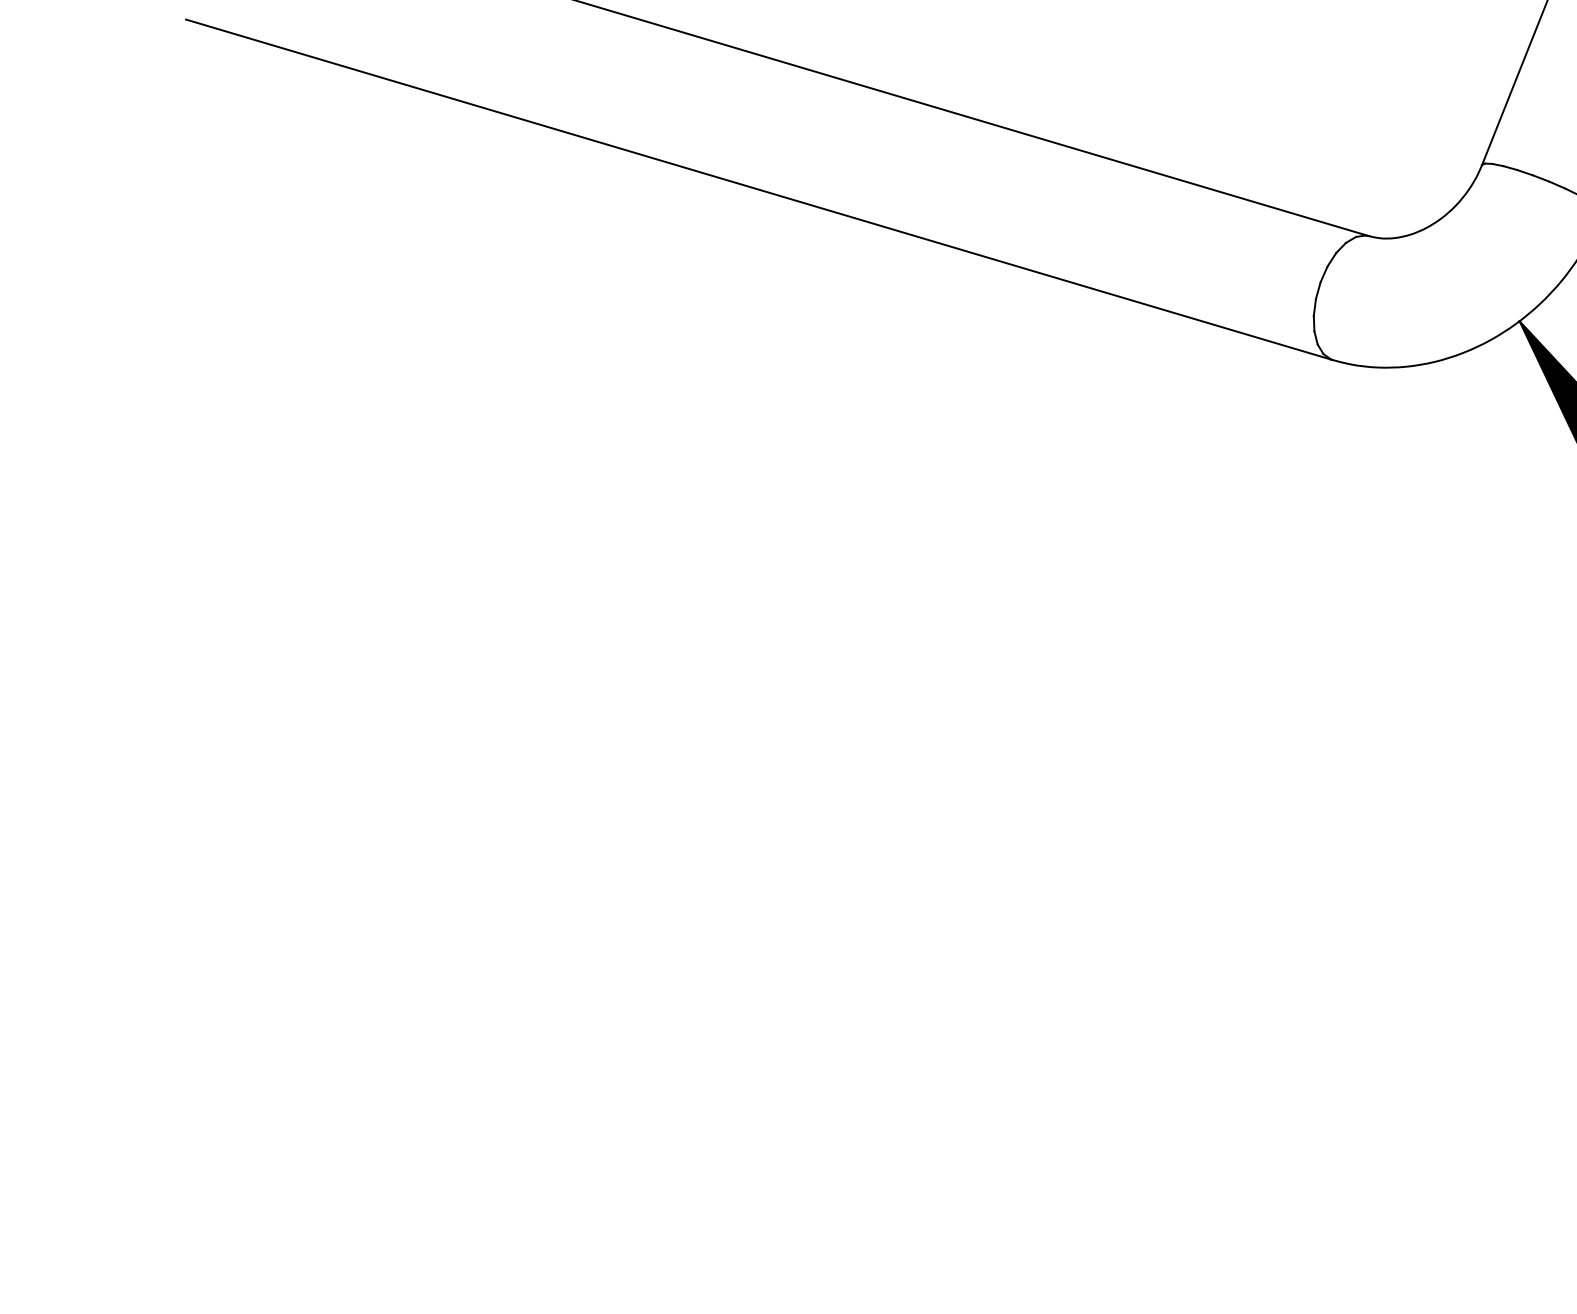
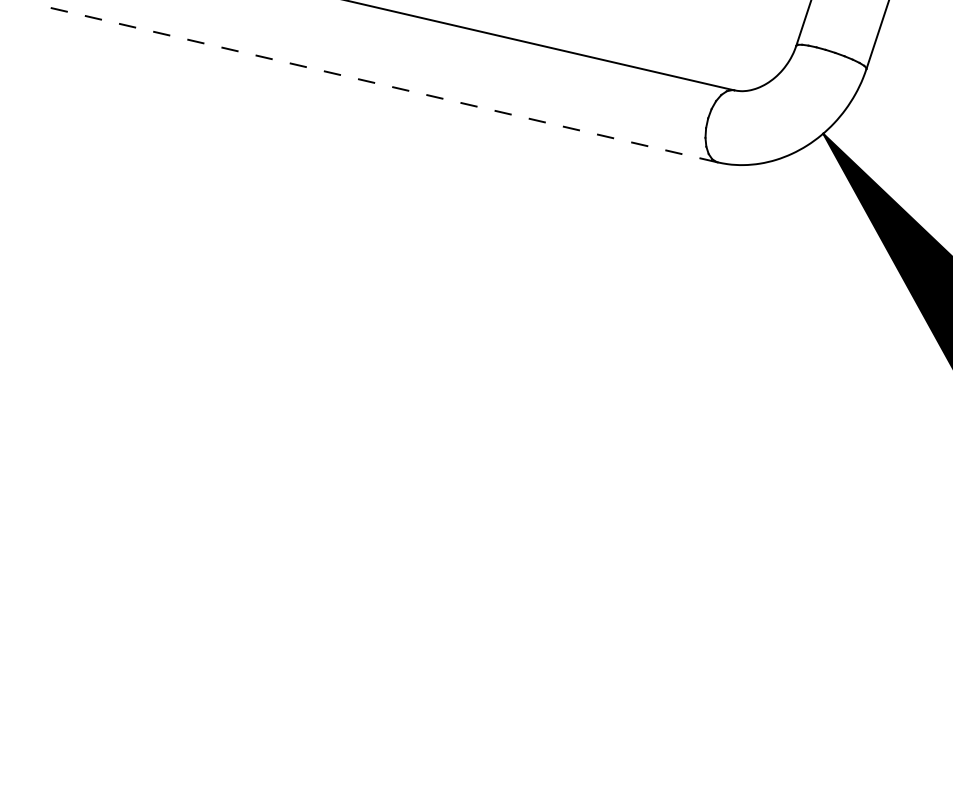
line: (759, 190) -> (384, 85), solid -> dashed

